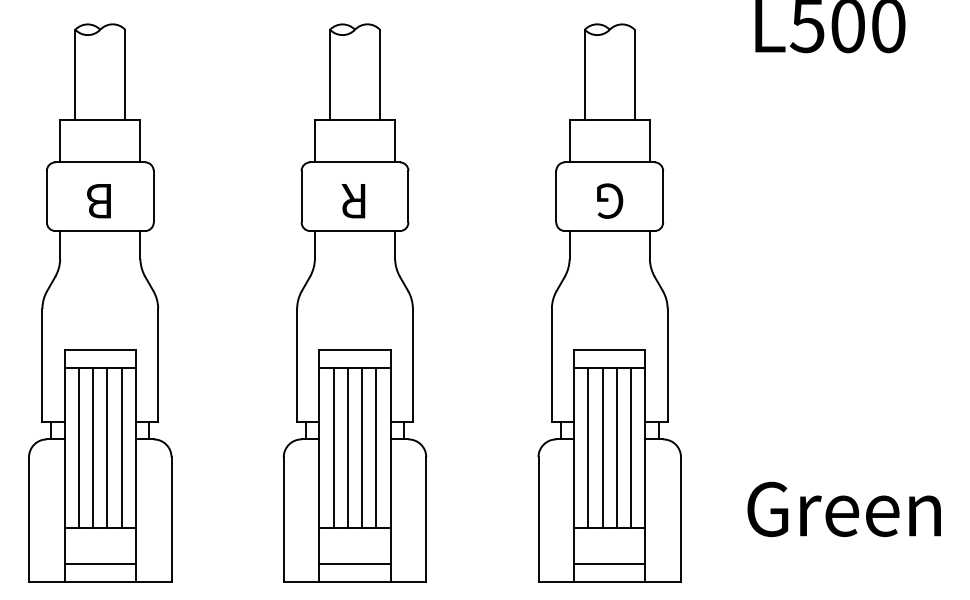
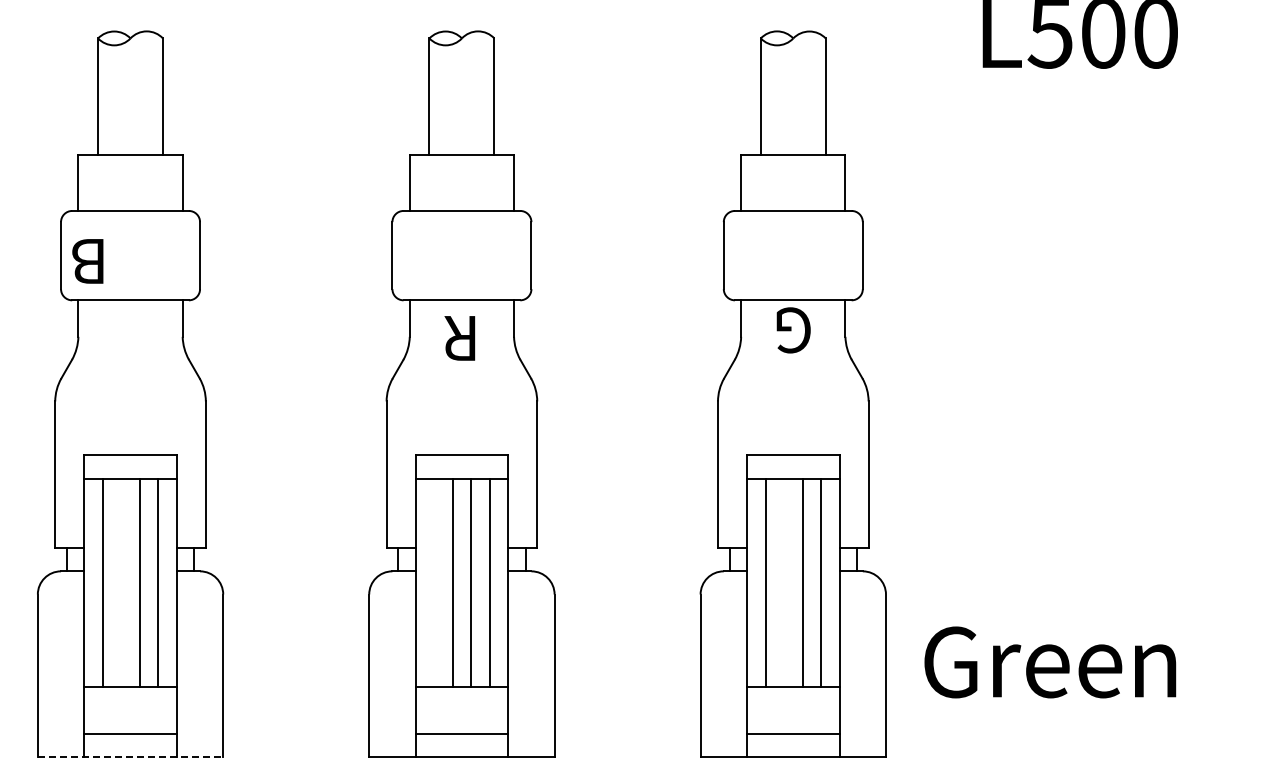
text: (98, 201) -> (87, 261), moved
text: (353, 201) -> (459, 338), moved
text: (609, 201) -> (793, 330), moved
line: (93, 447) -> (121, 582), removed
line: (333, 447) -> (434, 582), removed
line: (602, 447) -> (784, 582), removed
text: (844, 509) -> (1050, 662), moved
line: (100, 581) -> (130, 756), solid -> dashed

